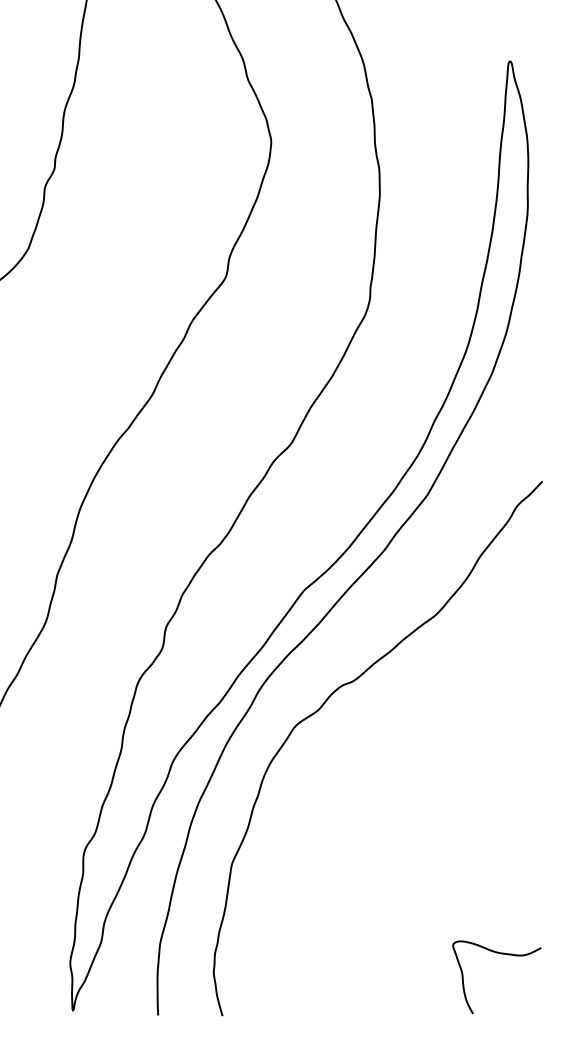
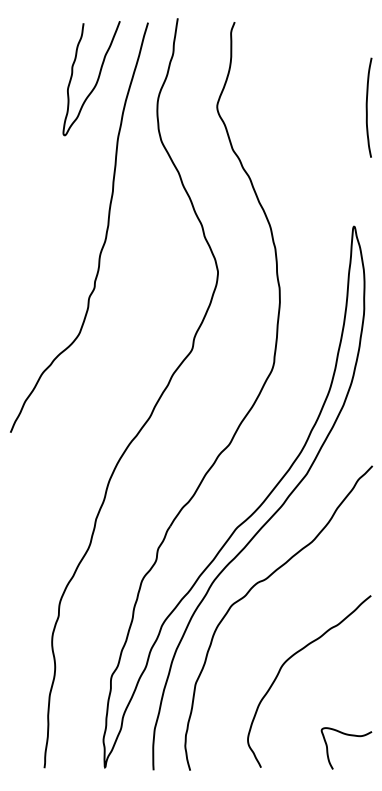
curve: (401, 817) -> (292, 657), added

